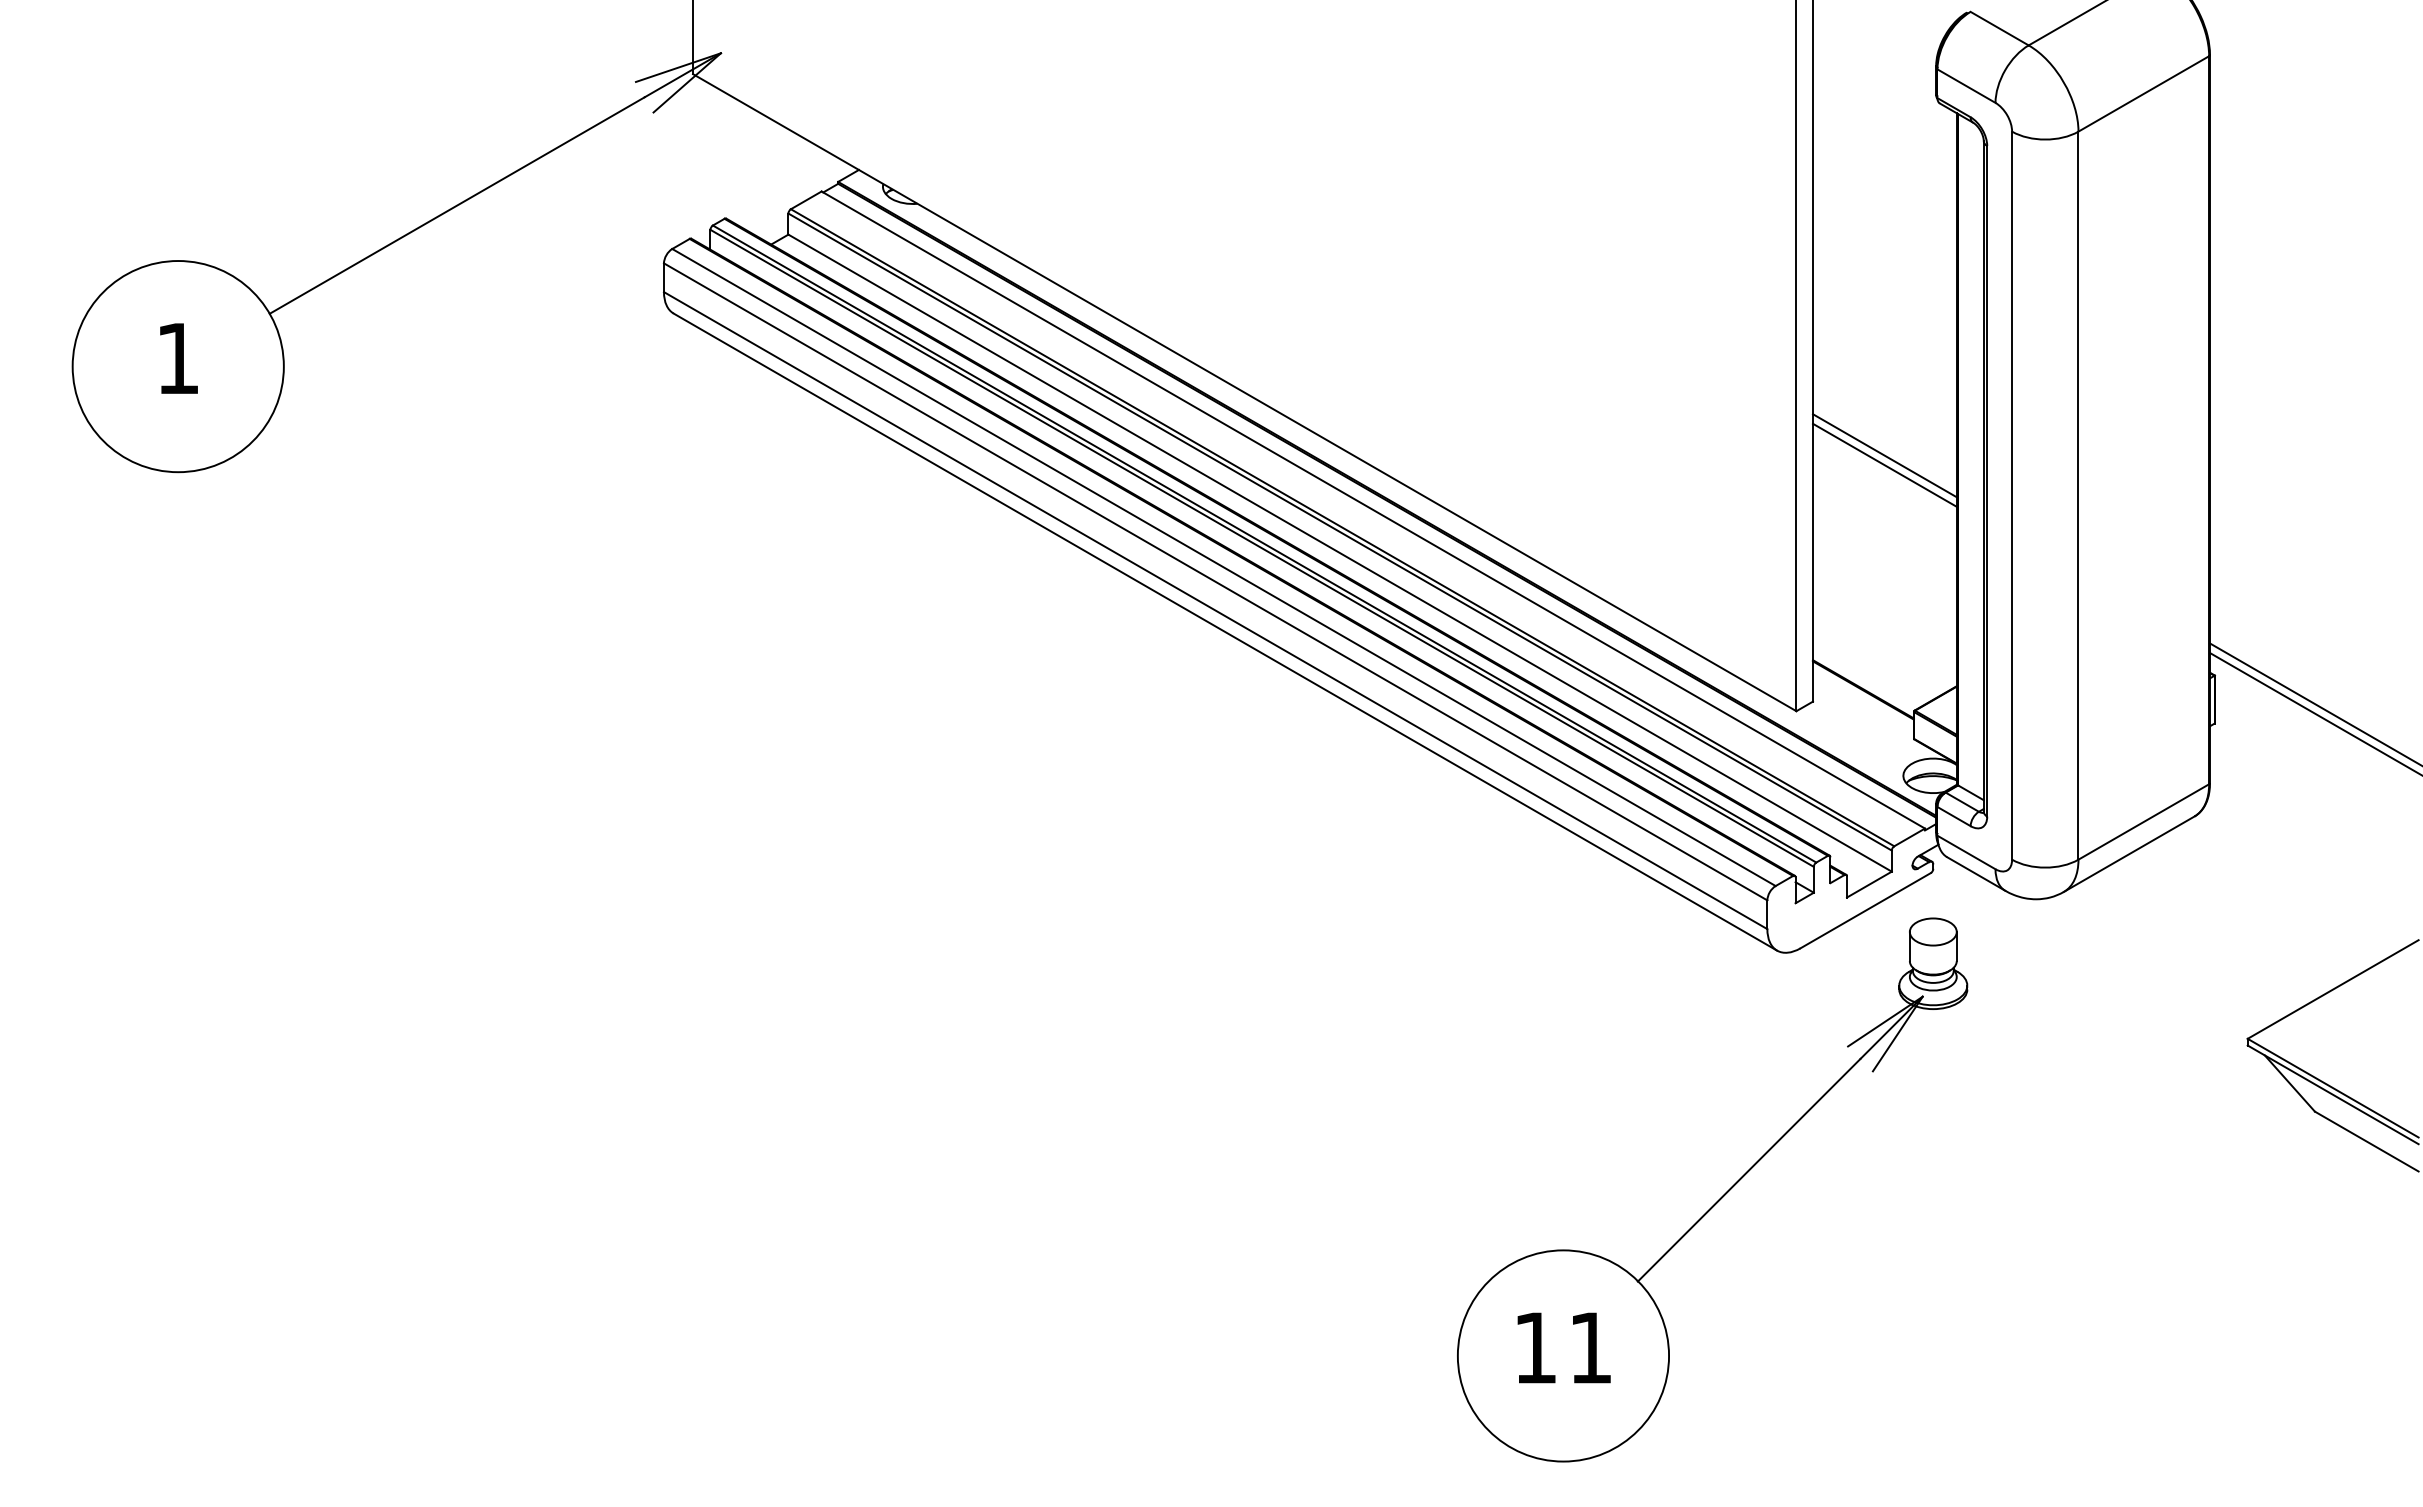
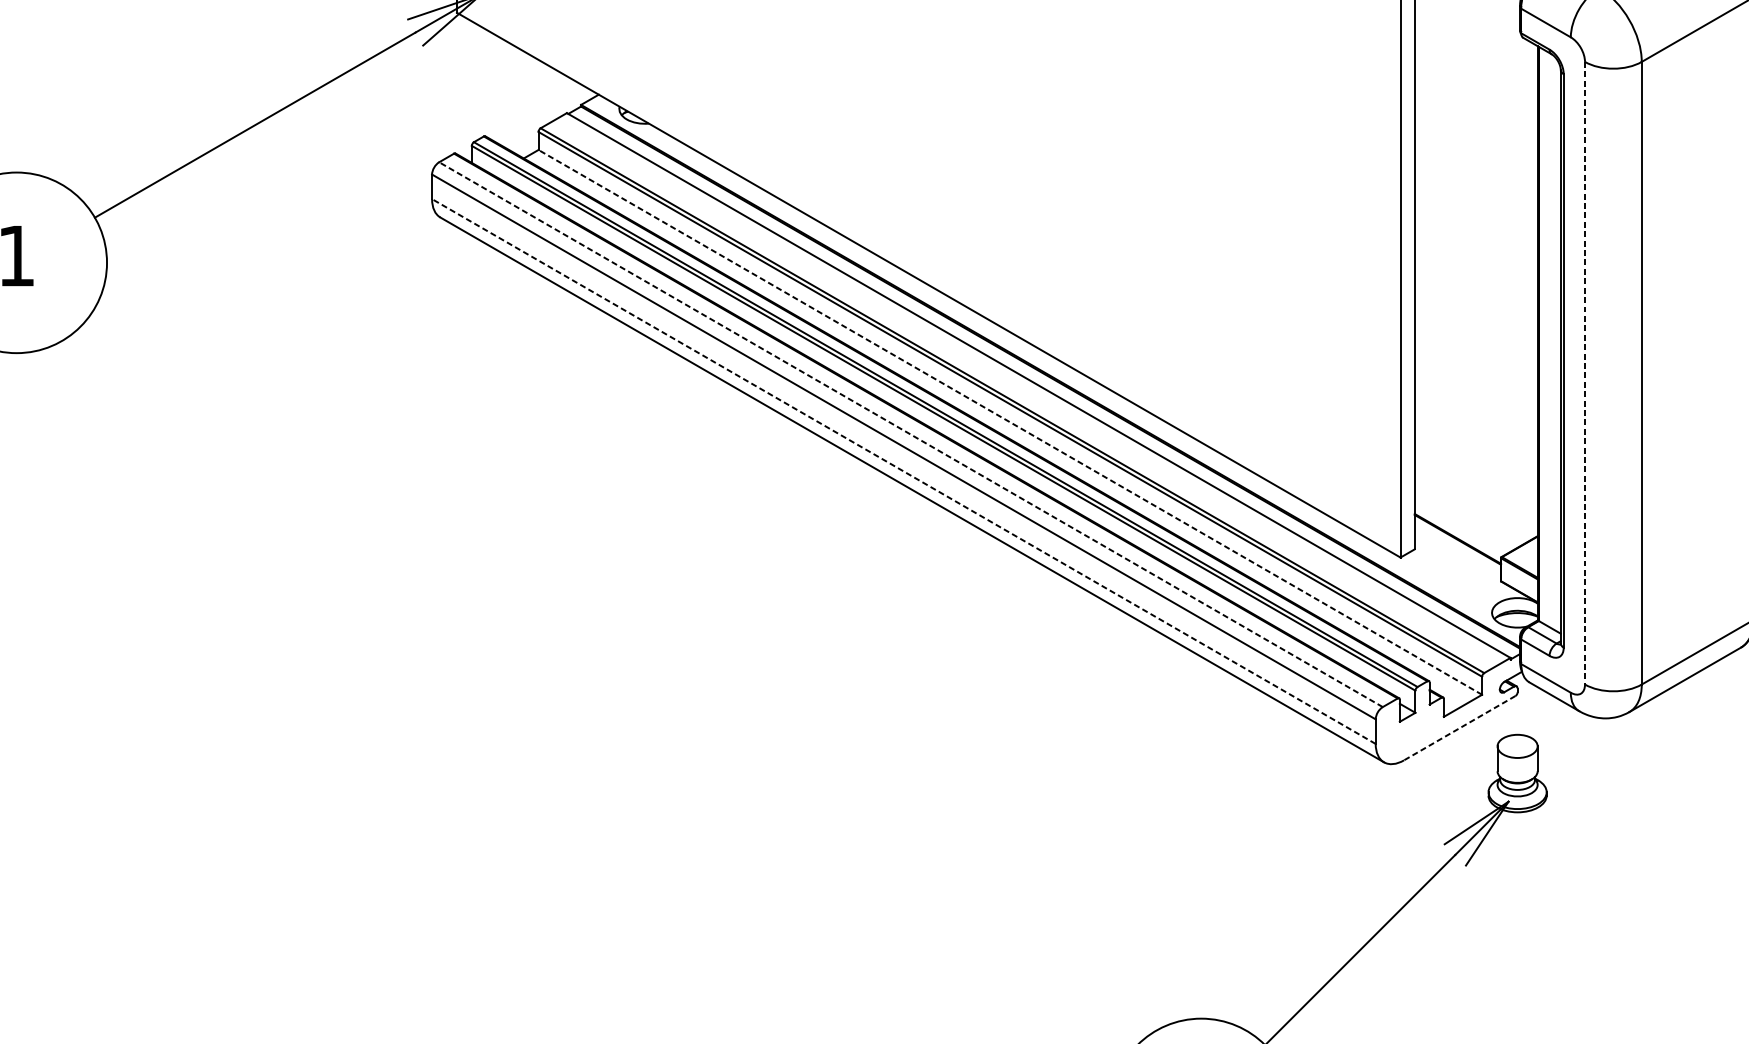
line: (1884, 455) -> (1475, 338), removed
line: (1884, 464) -> (1475, 346), removed
line: (2012, 496) -> (1585, 373), solid -> dashed
line: (1339, 552) -> (1009, 421), solid -> dashed
line: (1223, 567) -> (910, 434), solid -> dashed
line: (1215, 610) -> (903, 471), solid -> dashed
line: (1865, 910) -> (1459, 728), solid -> dashed

